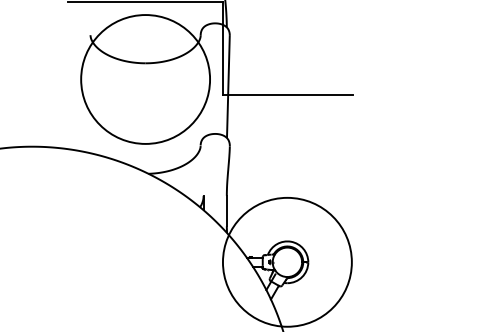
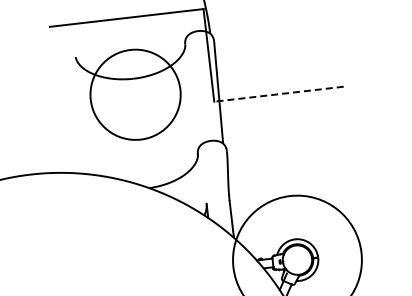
circle: (145, 79) -> (135, 94), size x0.7
line: (287, 95) -> (278, 94), solid -> dashed

